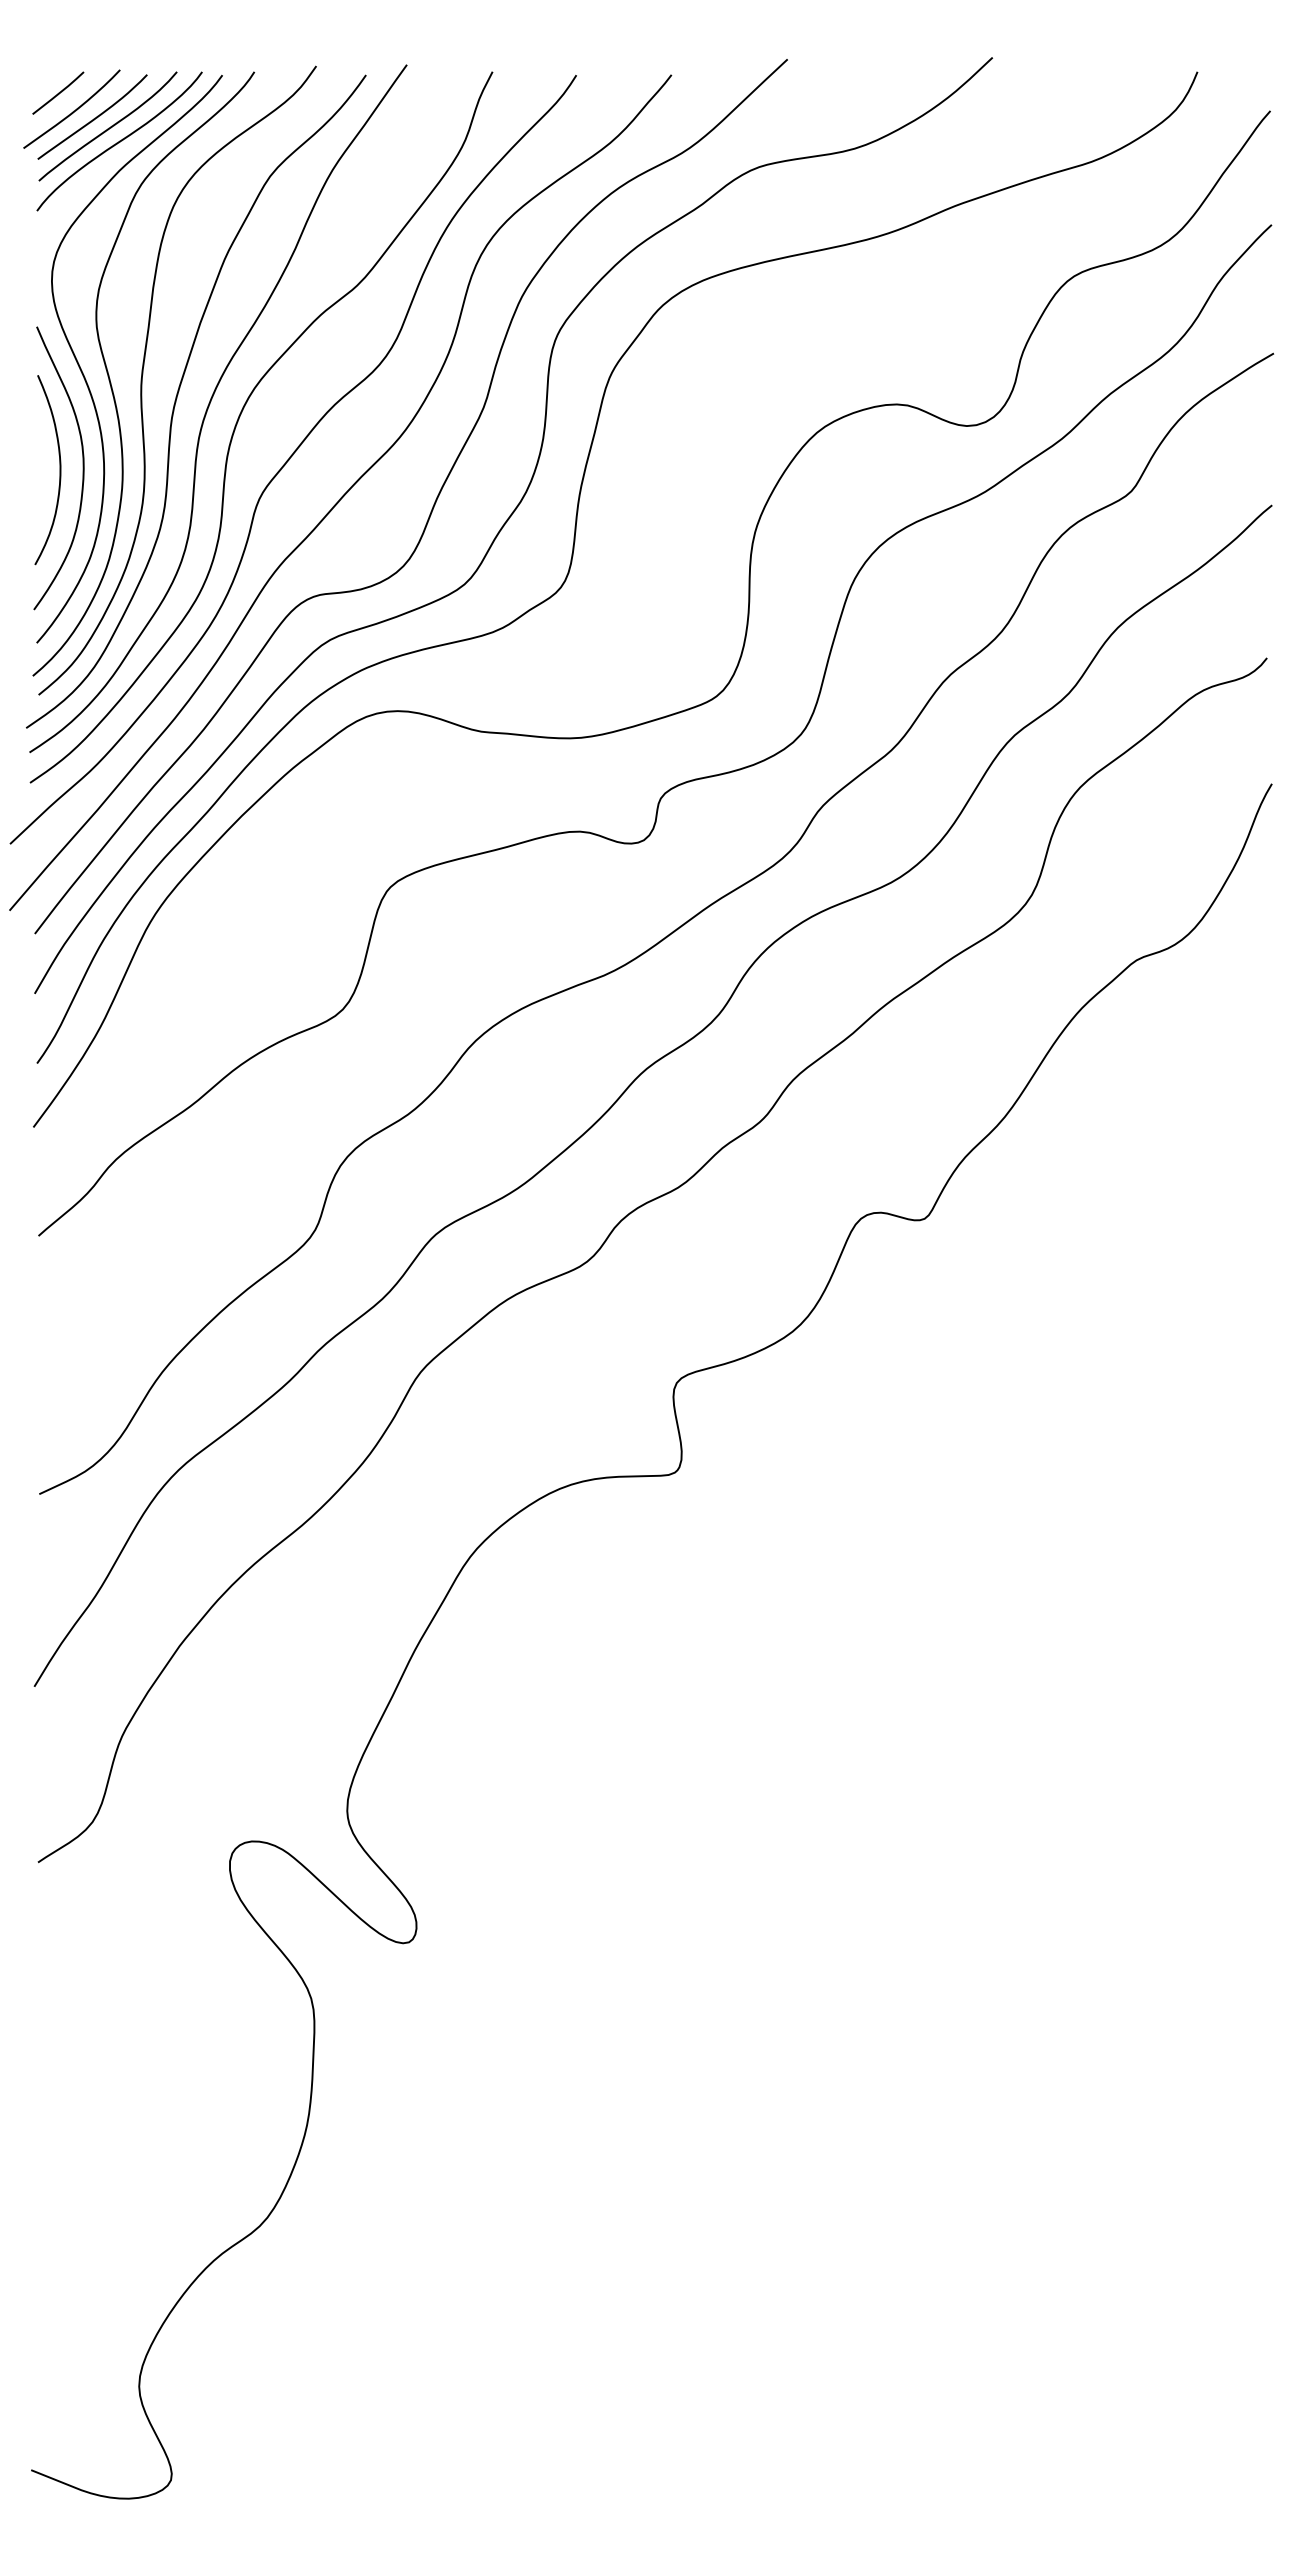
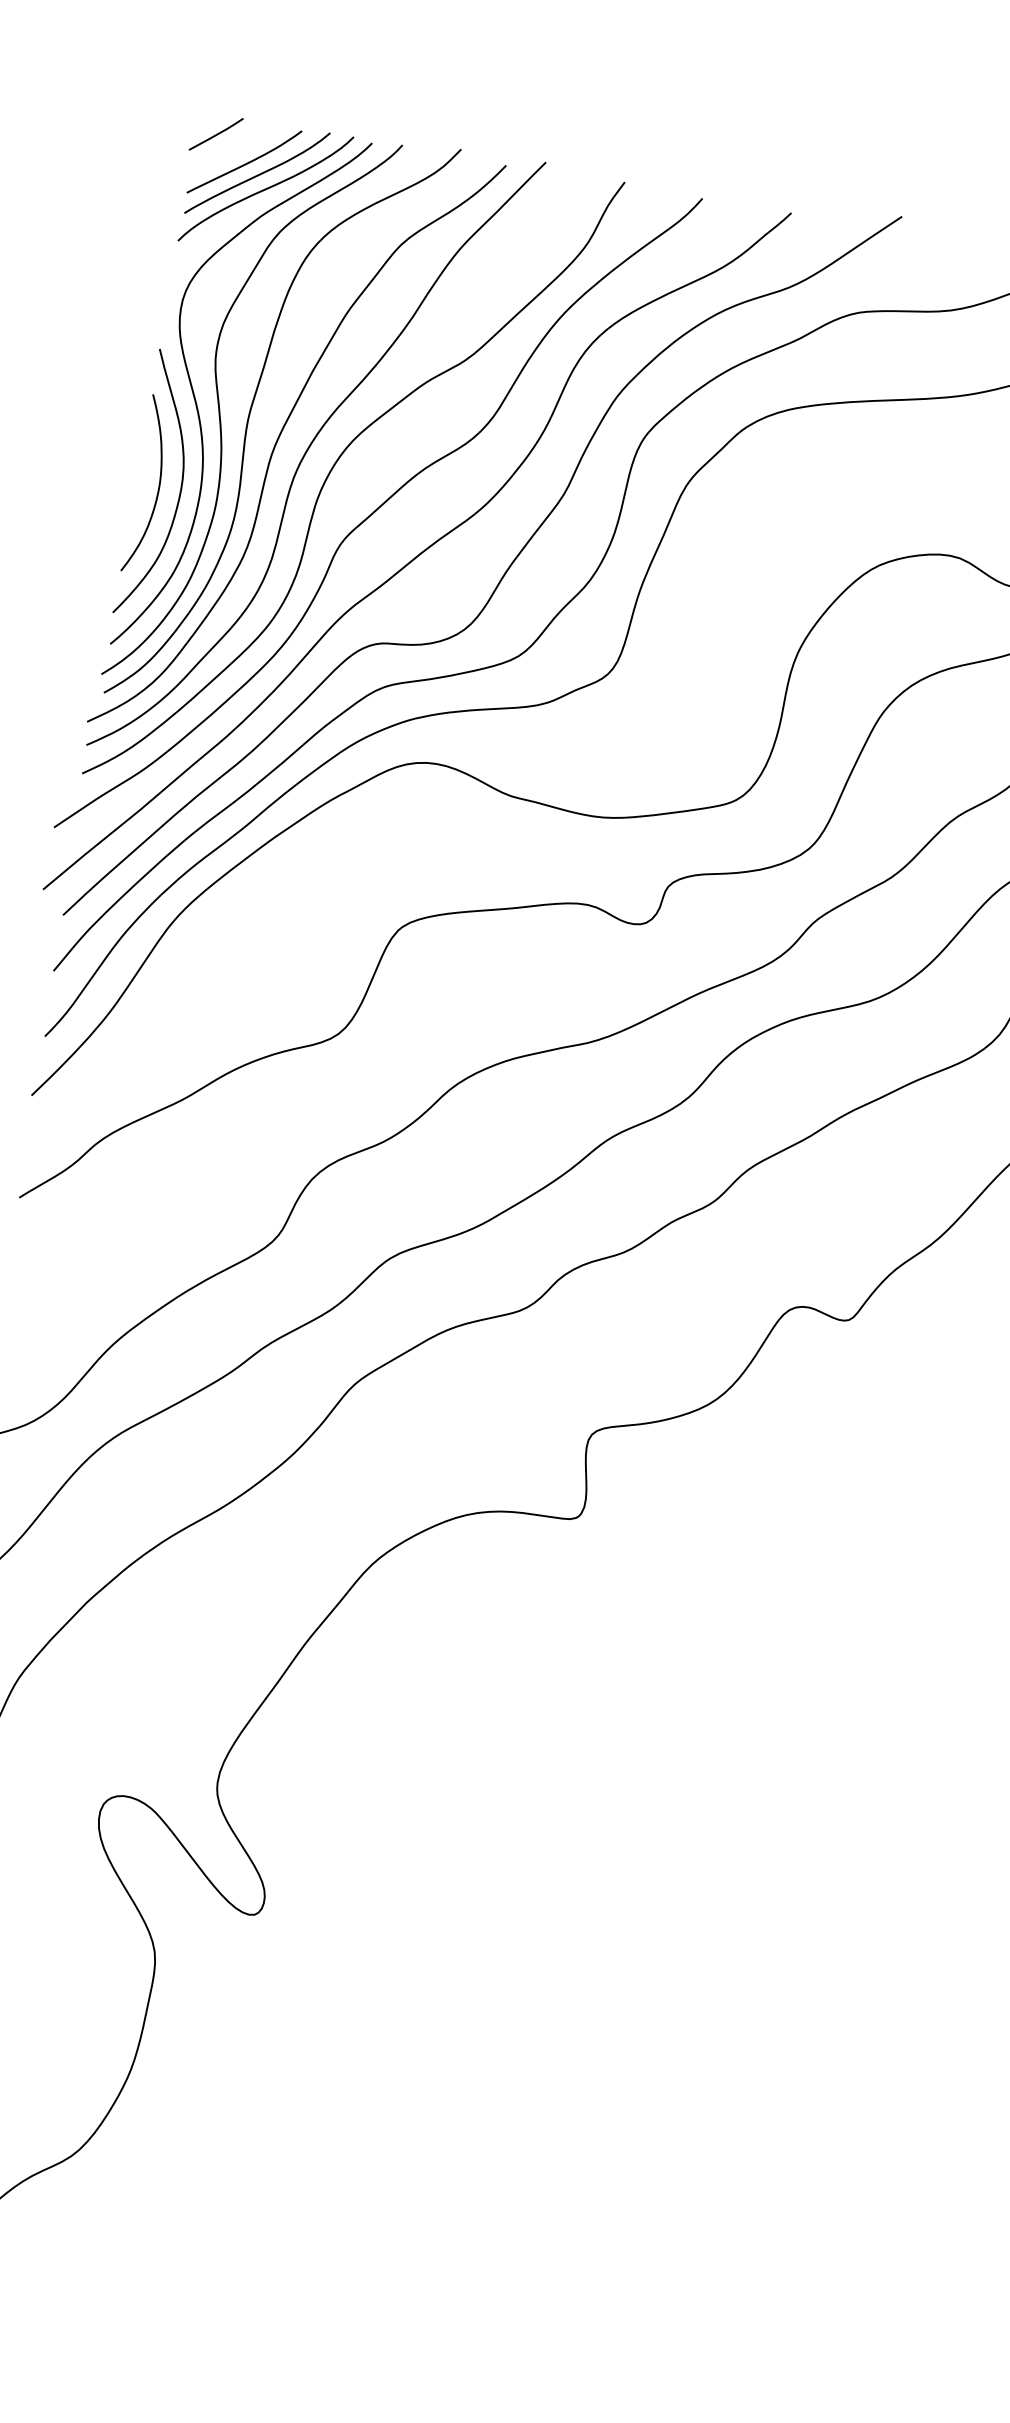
curve: (72, 111) -> (226, 153), removed

